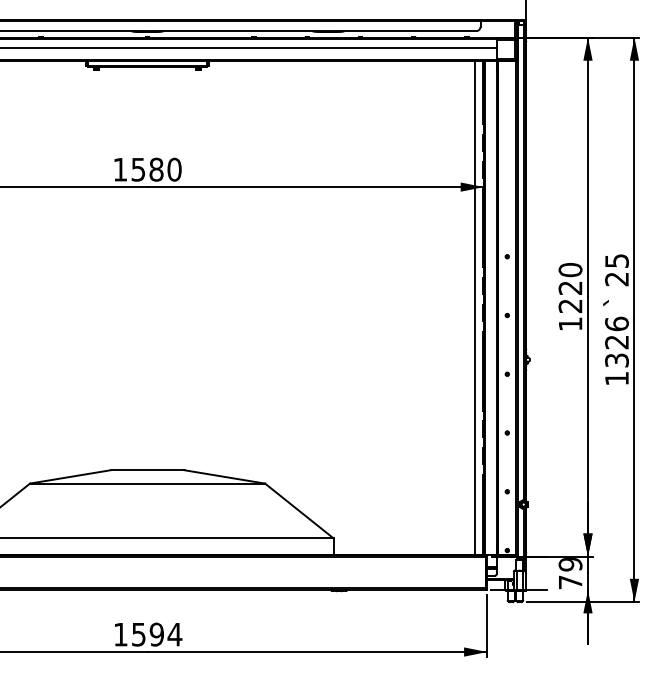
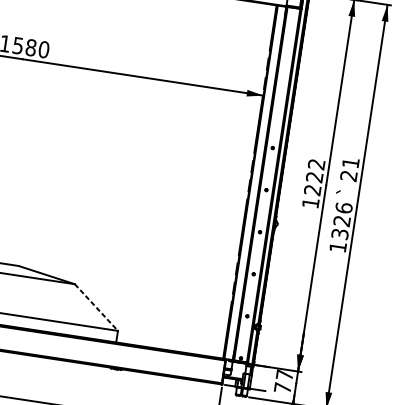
text: (616, 260) -> (350, 162), 25 -> 21
text: (570, 270) -> (316, 164), 1220 -> 1222
line: (474, 307) -> (243, 180), removed
line: (299, 510) -> (96, 307), solid -> dashed
text: (570, 564) -> (284, 375), 79 -> 77

